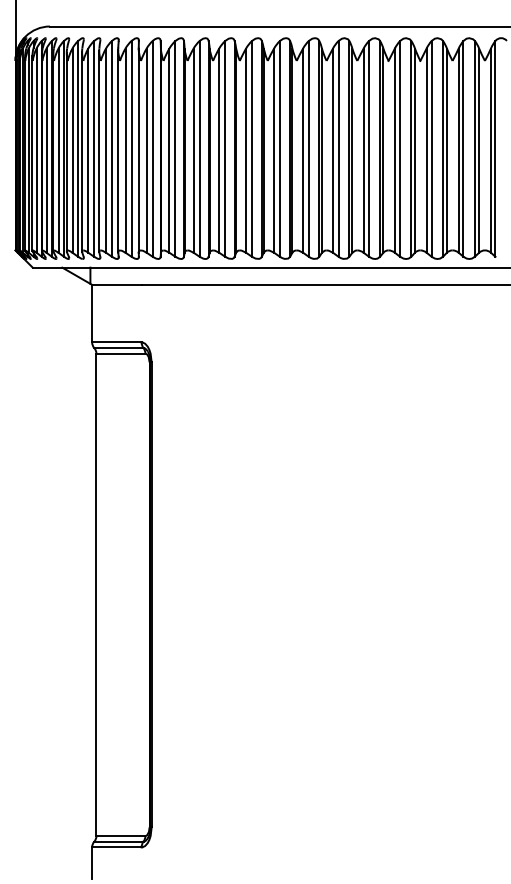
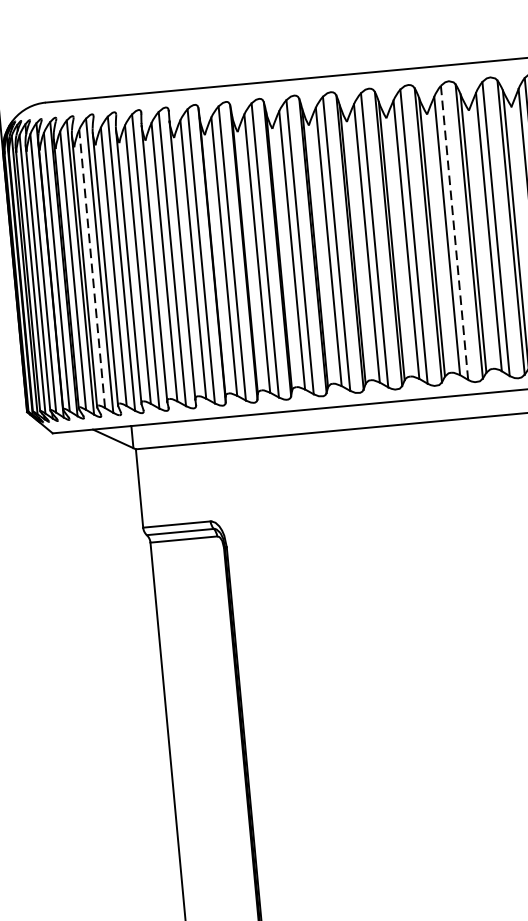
line: (338, 148) -> (454, 232), solid -> dashed
line: (72, 150) -> (92, 268), solid -> dashed

